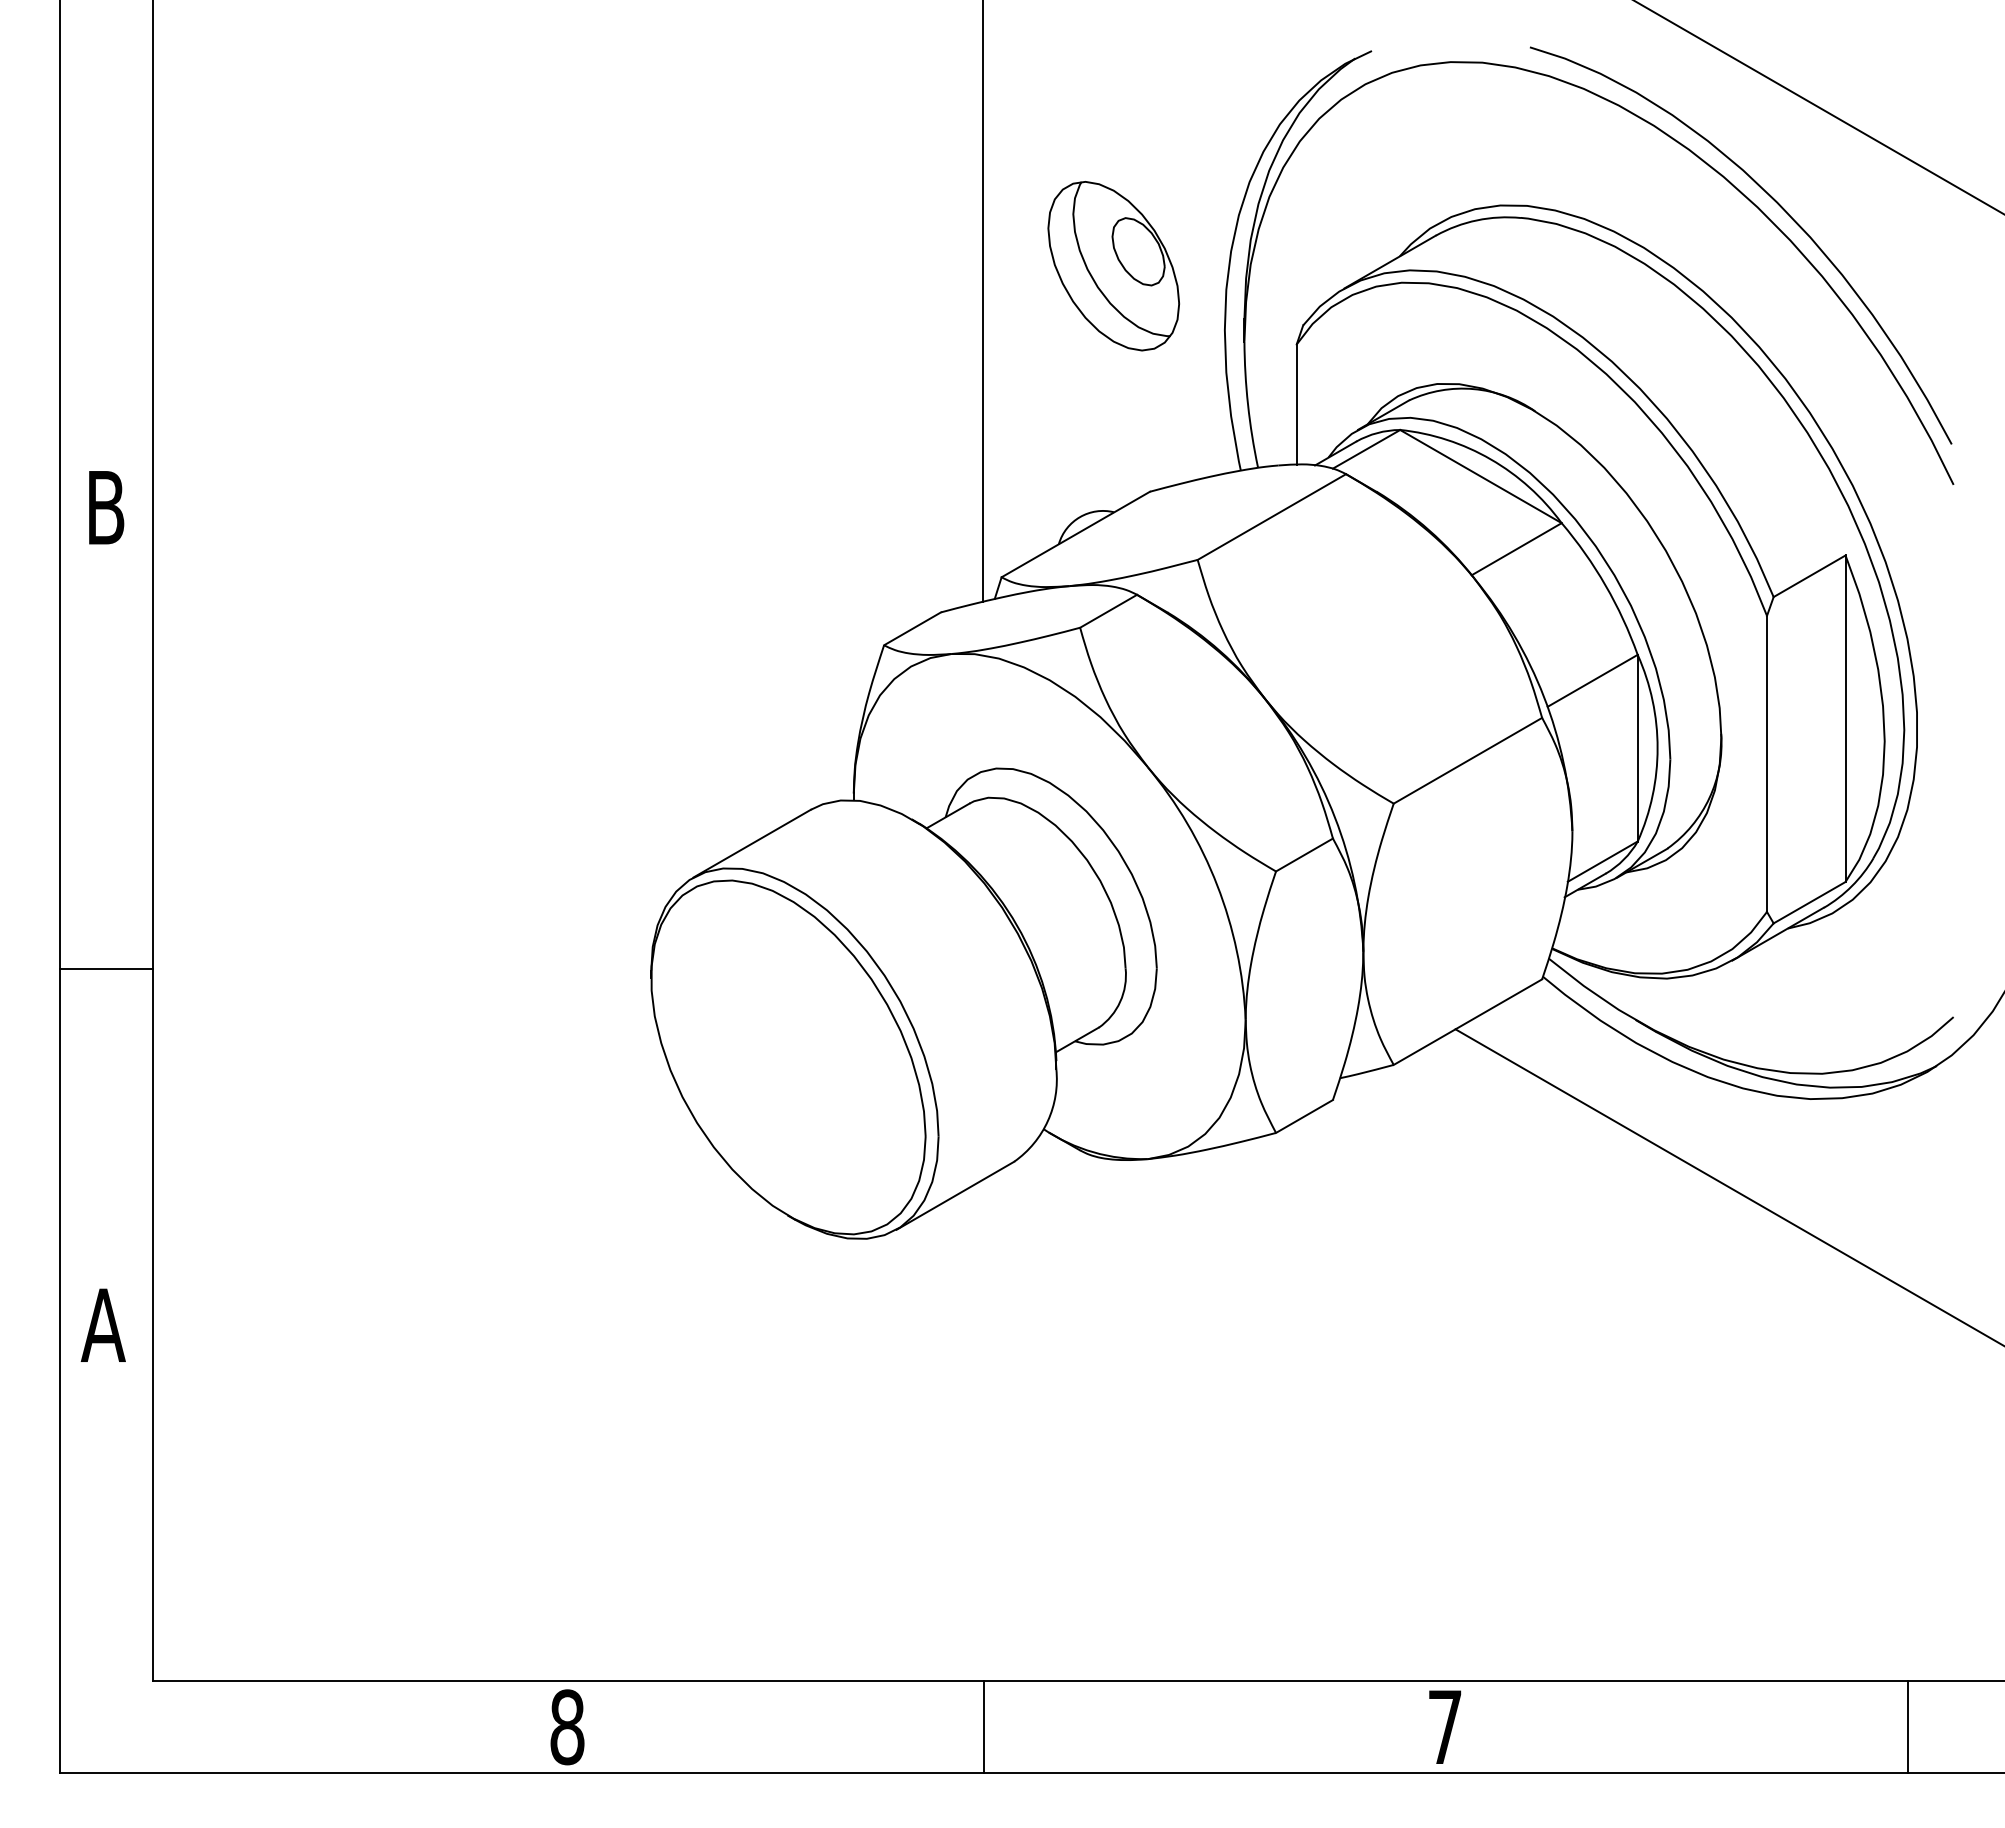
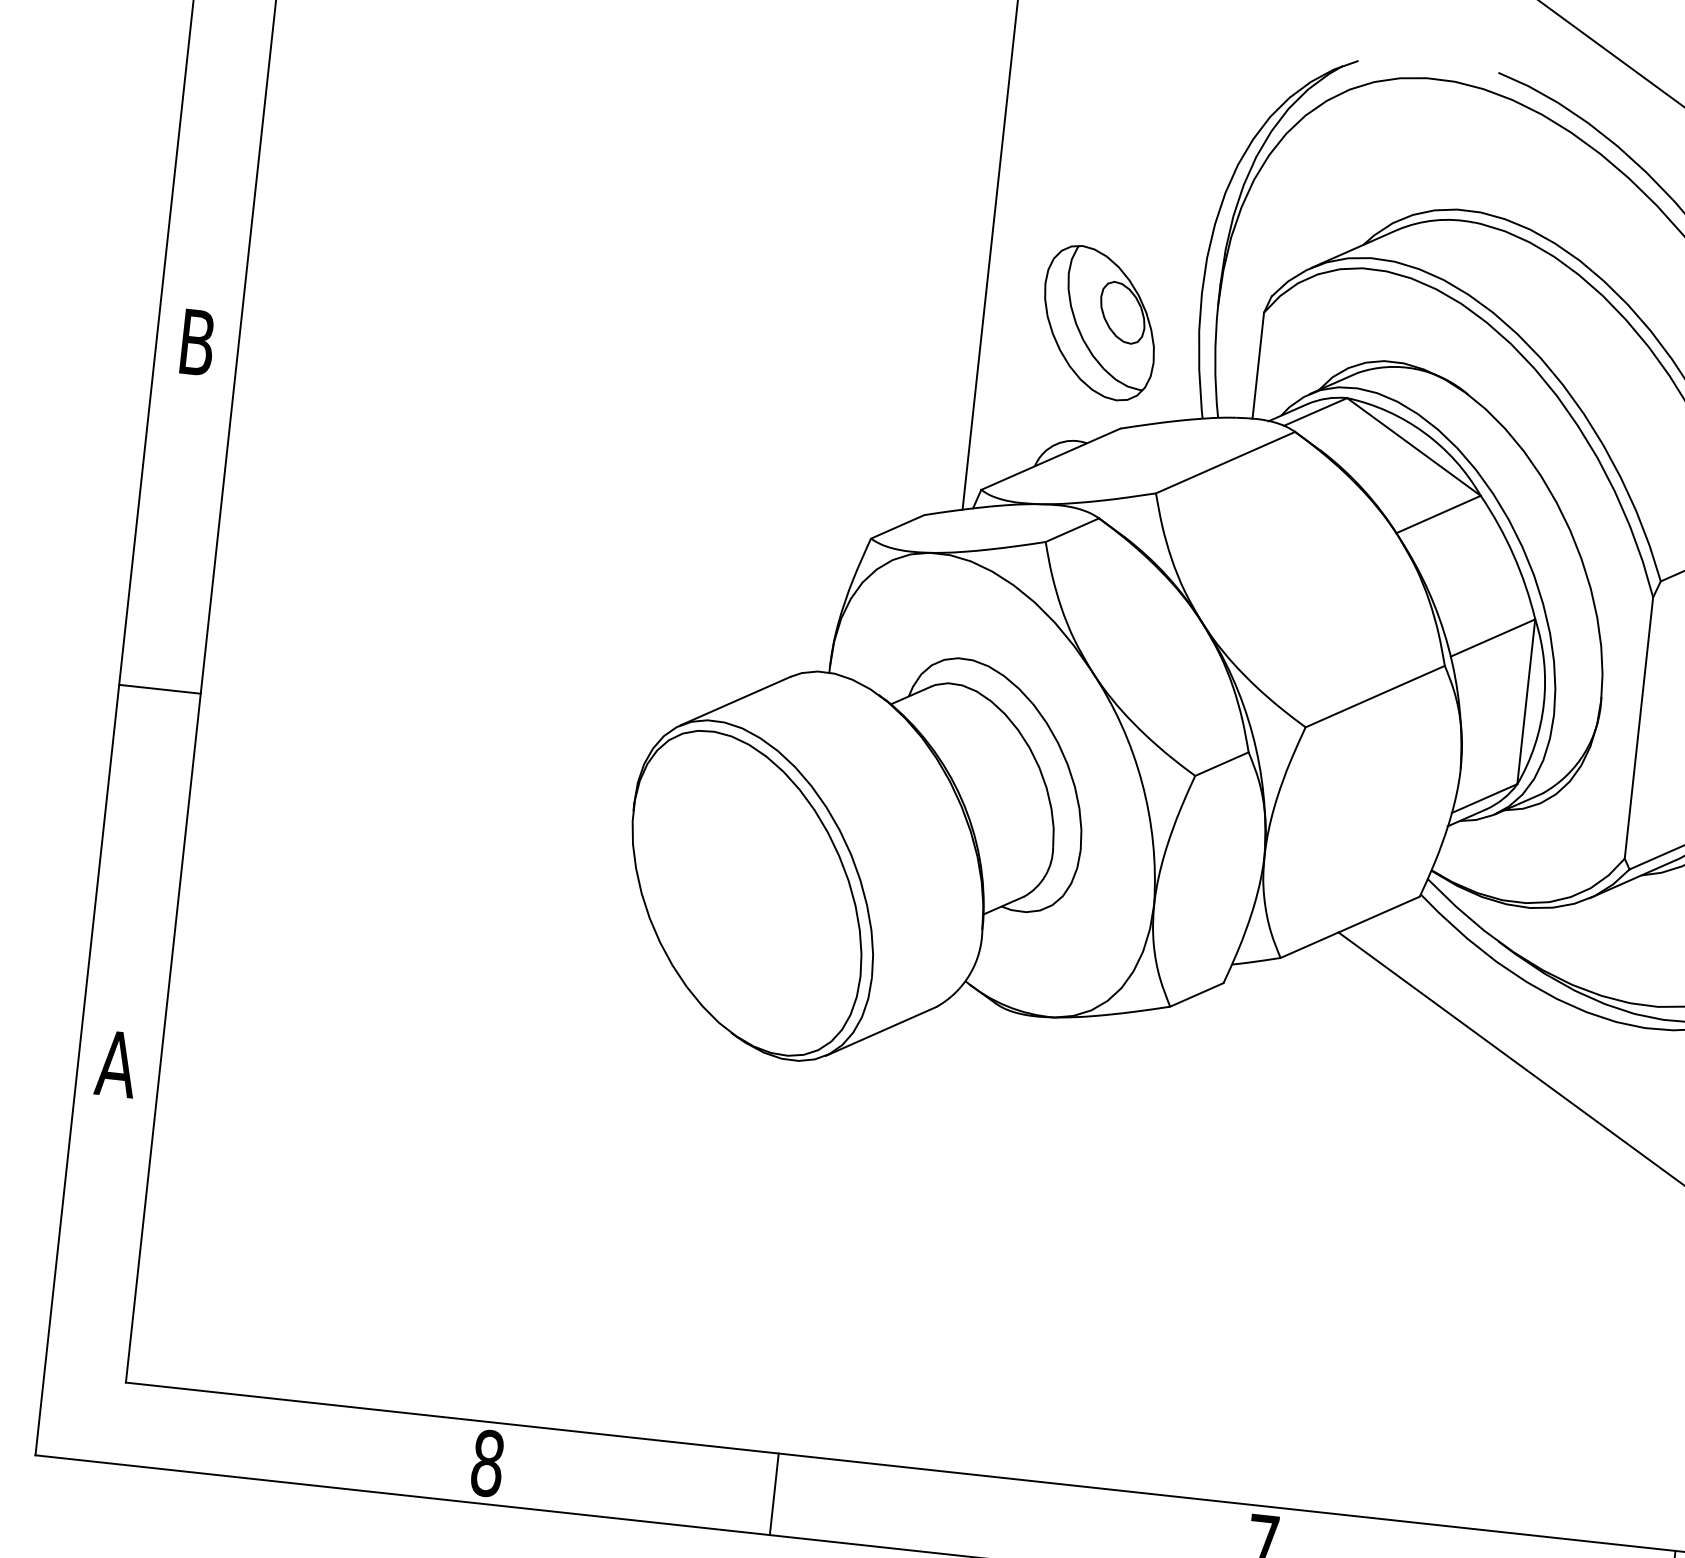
part: (1113, 266) -> (1099, 323), moved
line: (106, 969) -> (160, 689), moved
line: (984, 1726) -> (774, 1493), moved

